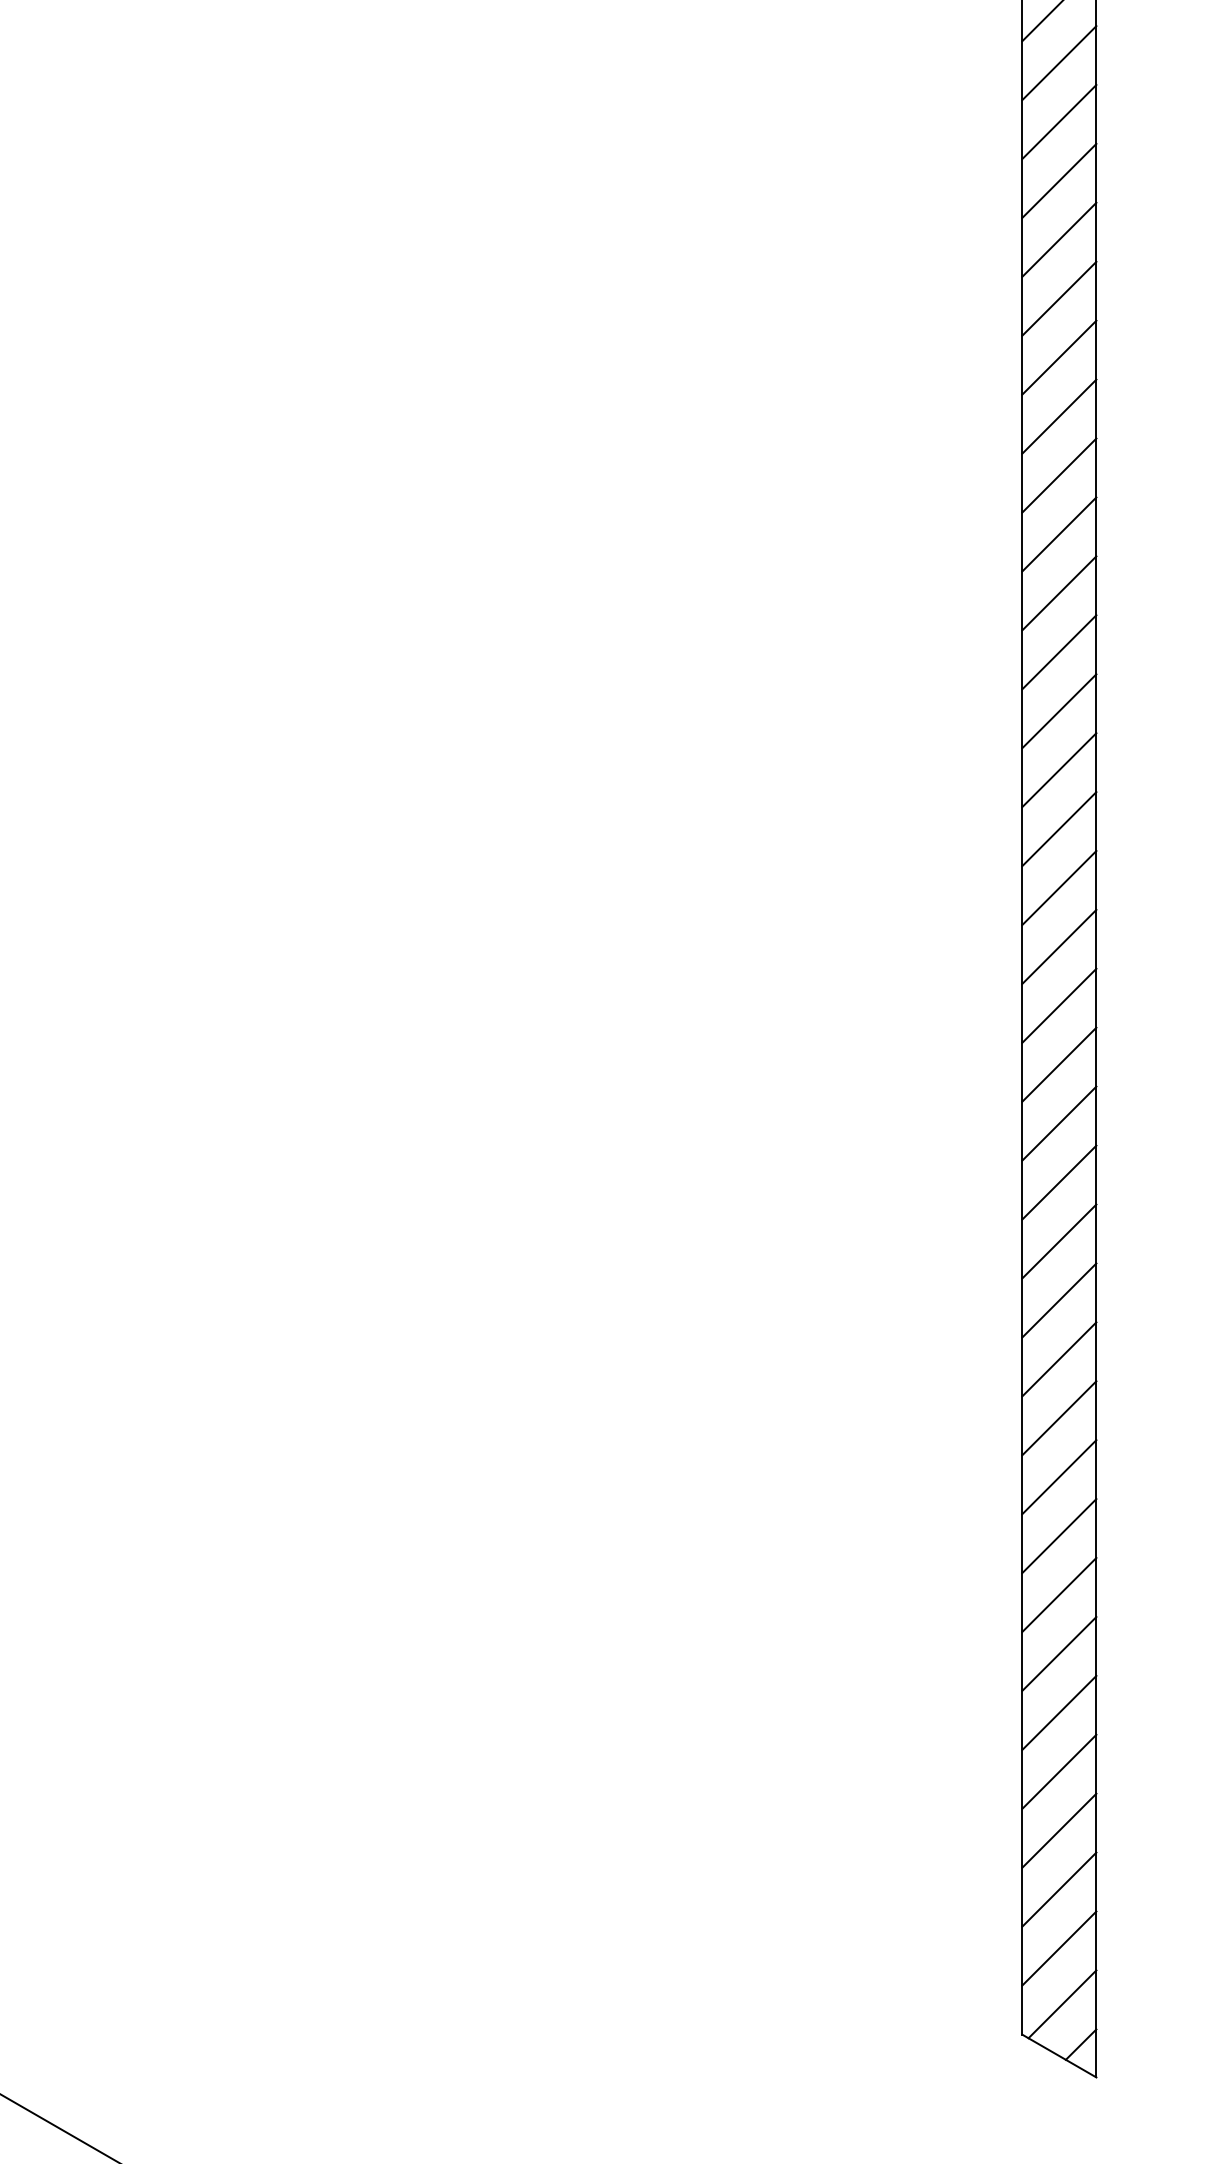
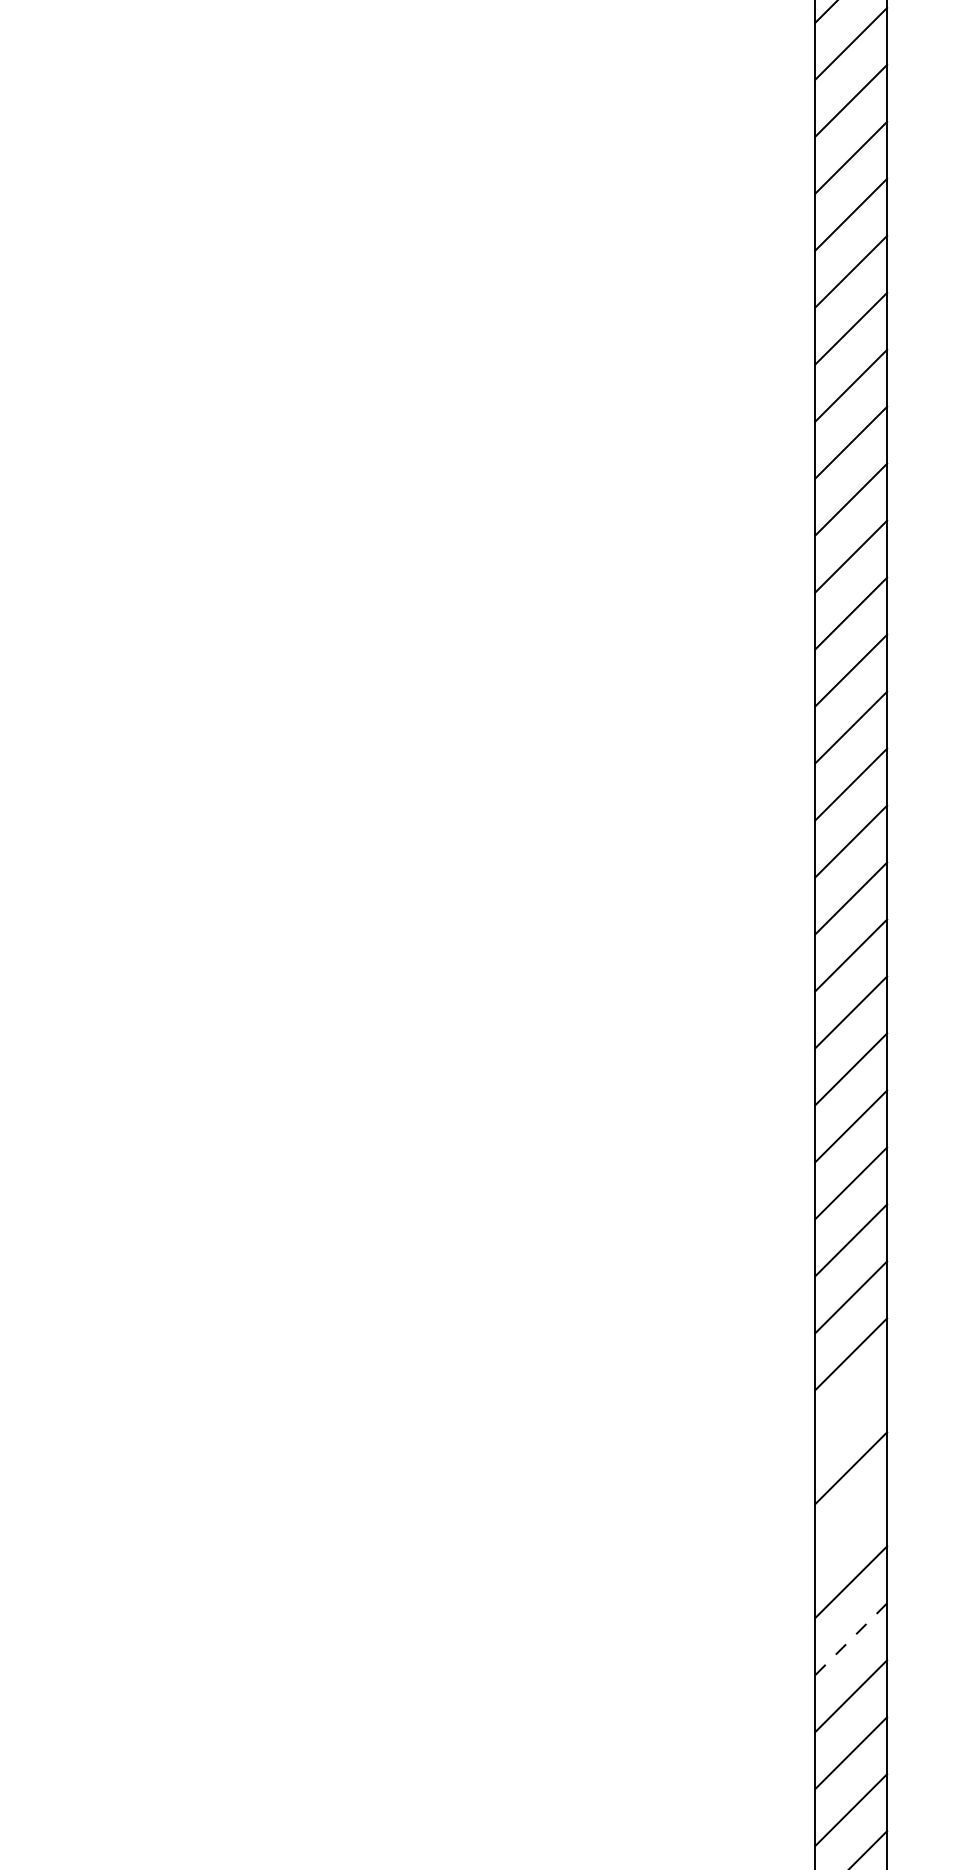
line: (1059, 1477) -> (851, 1411), removed
line: (1059, 1594) -> (851, 1524), removed
line: (1059, 1712) -> (851, 1638), solid -> dashed

